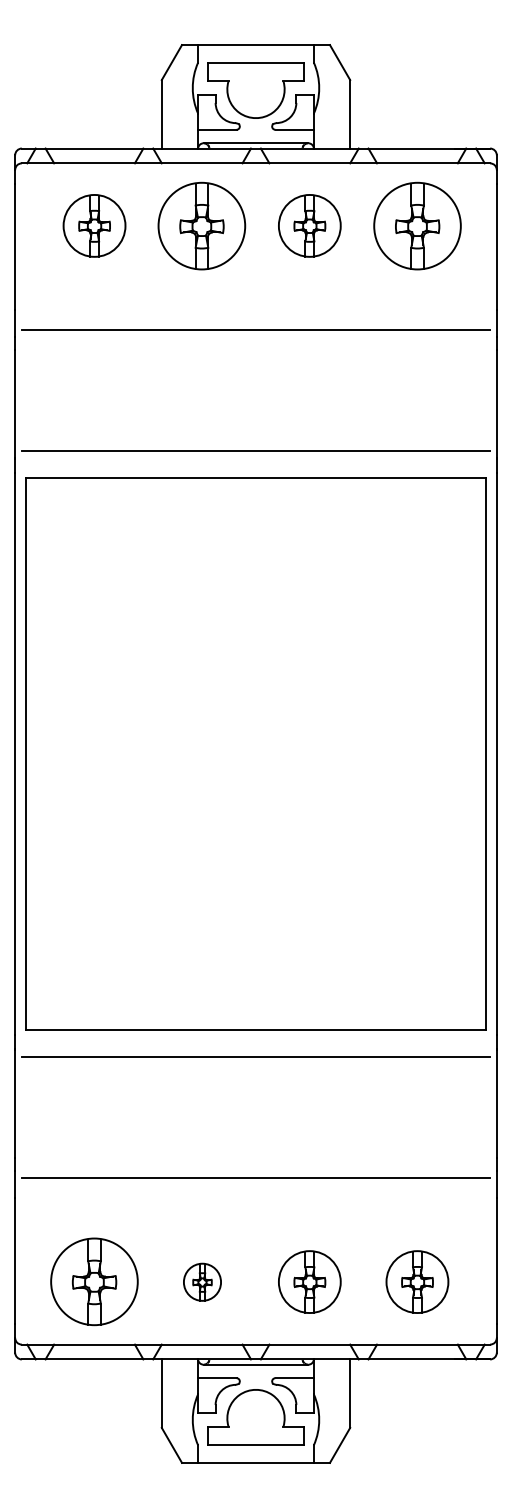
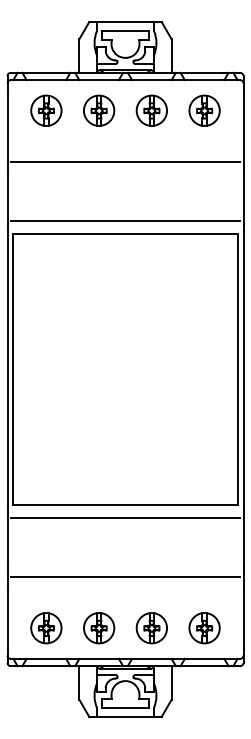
part: (202, 225) -> (99, 110), size x0.71
part: (417, 225) -> (204, 110), size x0.71
part: (94, 1282) -> (46, 628), size x0.71
part: (202, 1282) -> (99, 628), size x1.67

